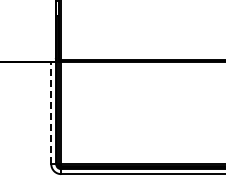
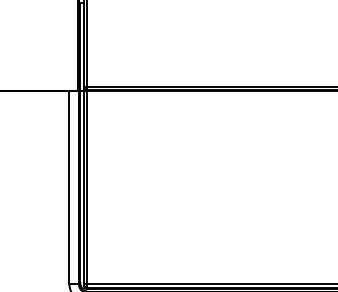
line: (51, 113) -> (69, 188), dashed -> solid

